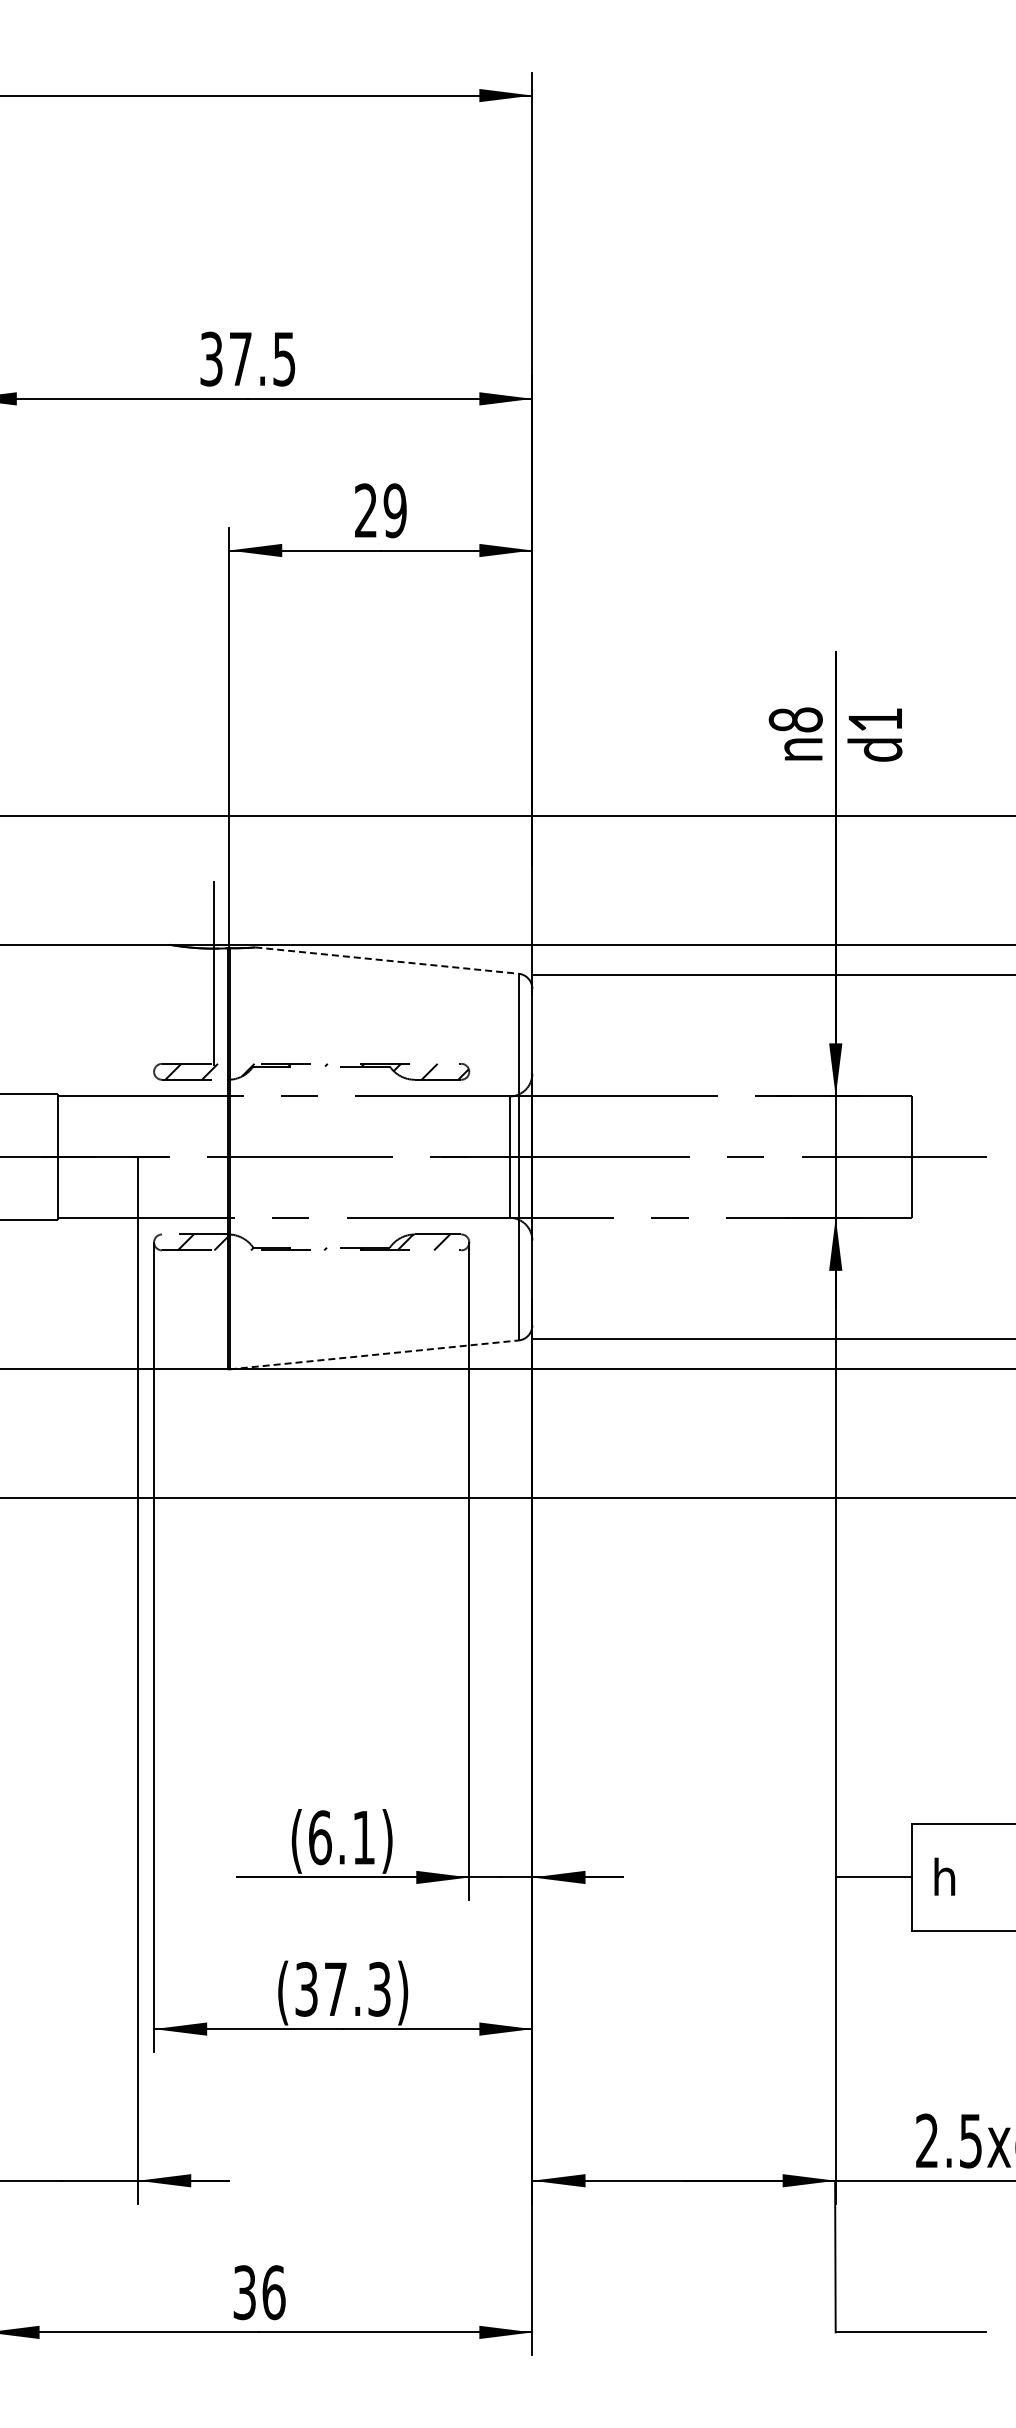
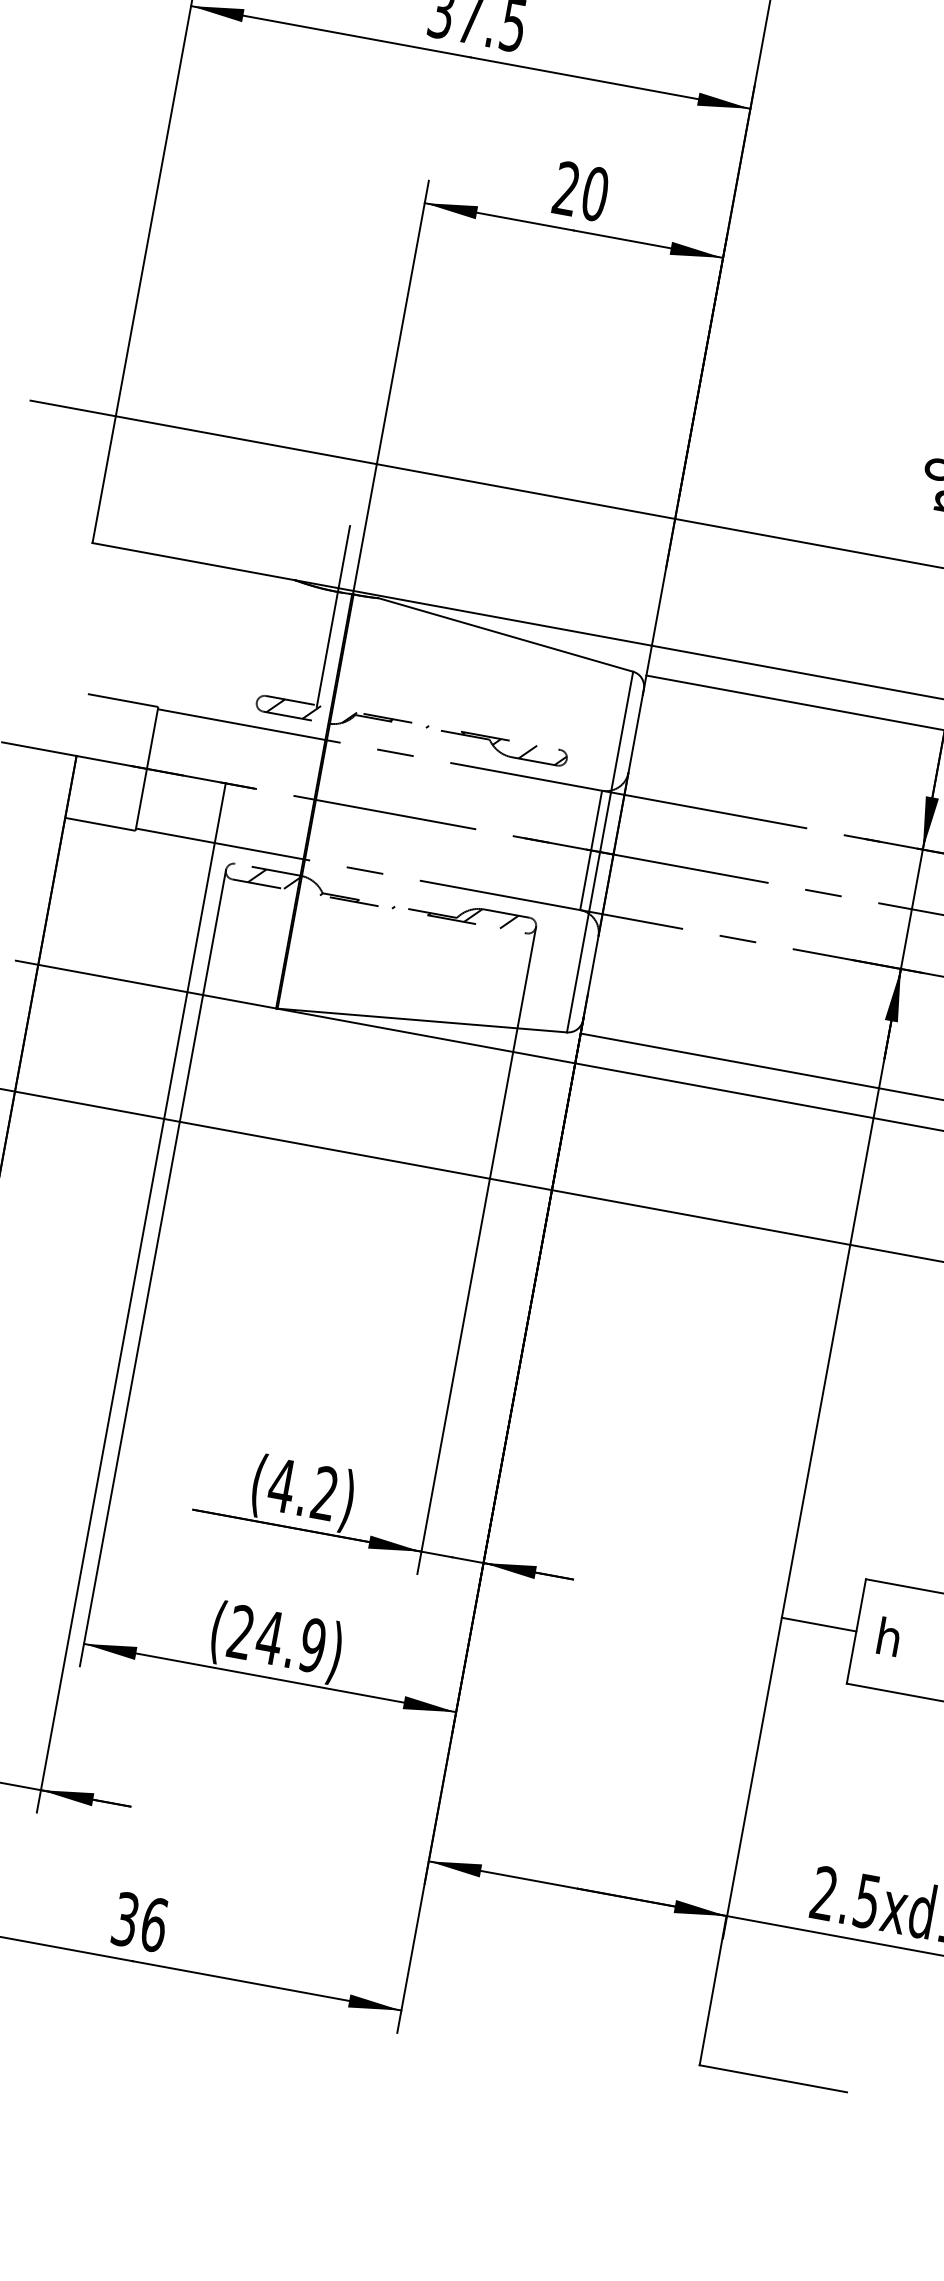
text: (394, 510) -> (594, 193), 29 -> 20
line: (387, 960) -> (506, 634), dashed -> solid
line: (374, 1354) -> (422, 1020), dashed -> solid
text: (341, 1837) -> (302, 1489), (6.1) -> (4.2)
text: (342, 1989) -> (276, 1638), (37.3) -> (24.9)

